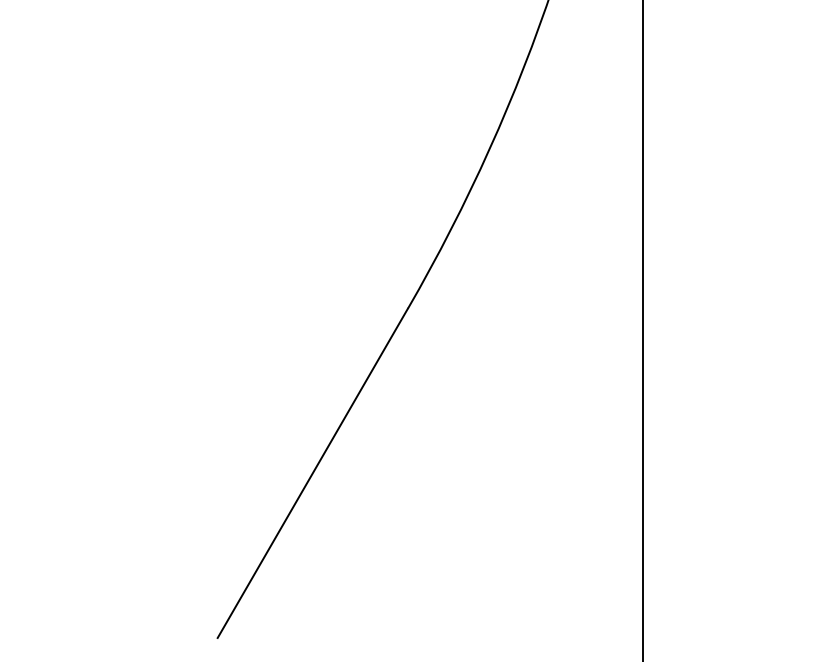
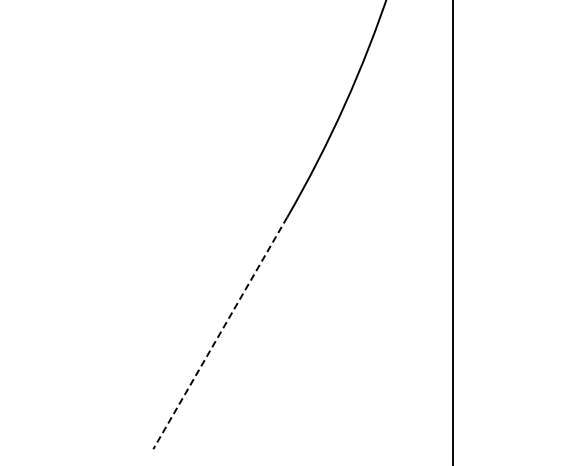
line: (313, 473) -> (220, 333), solid -> dashed

